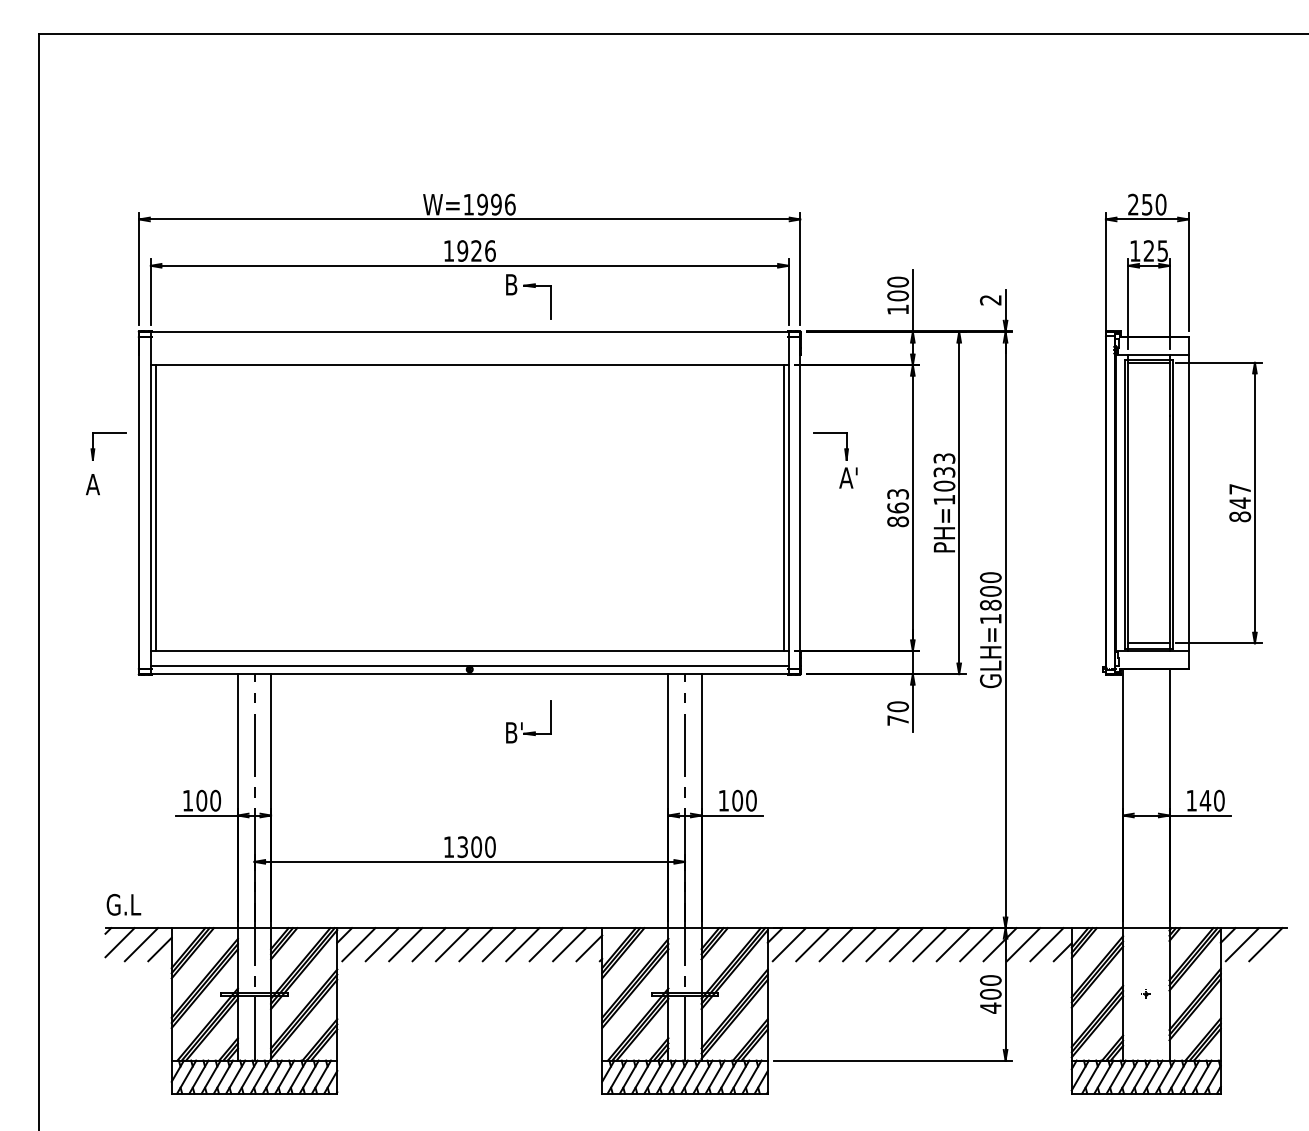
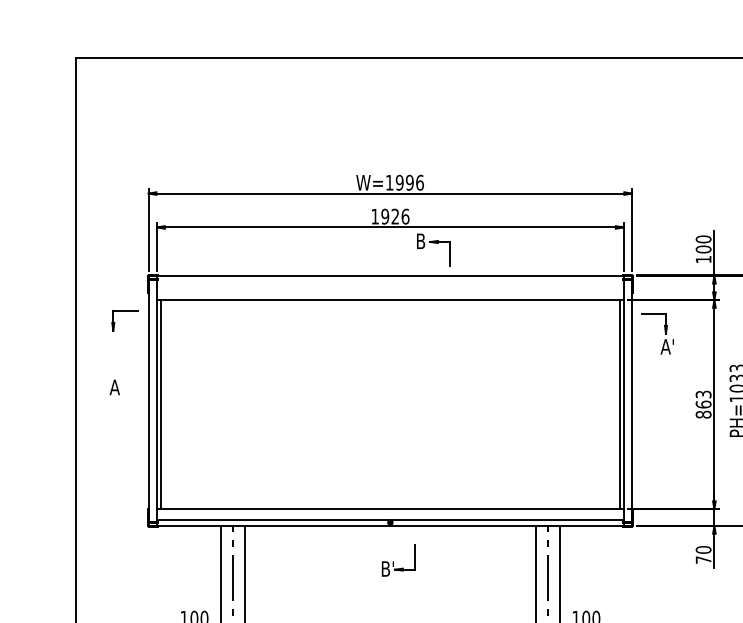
part: (108, 433) -> (124, 311), moved
part: (845, 460) -> (665, 334), moved
part: (522, 722) -> (393, 561), moved

